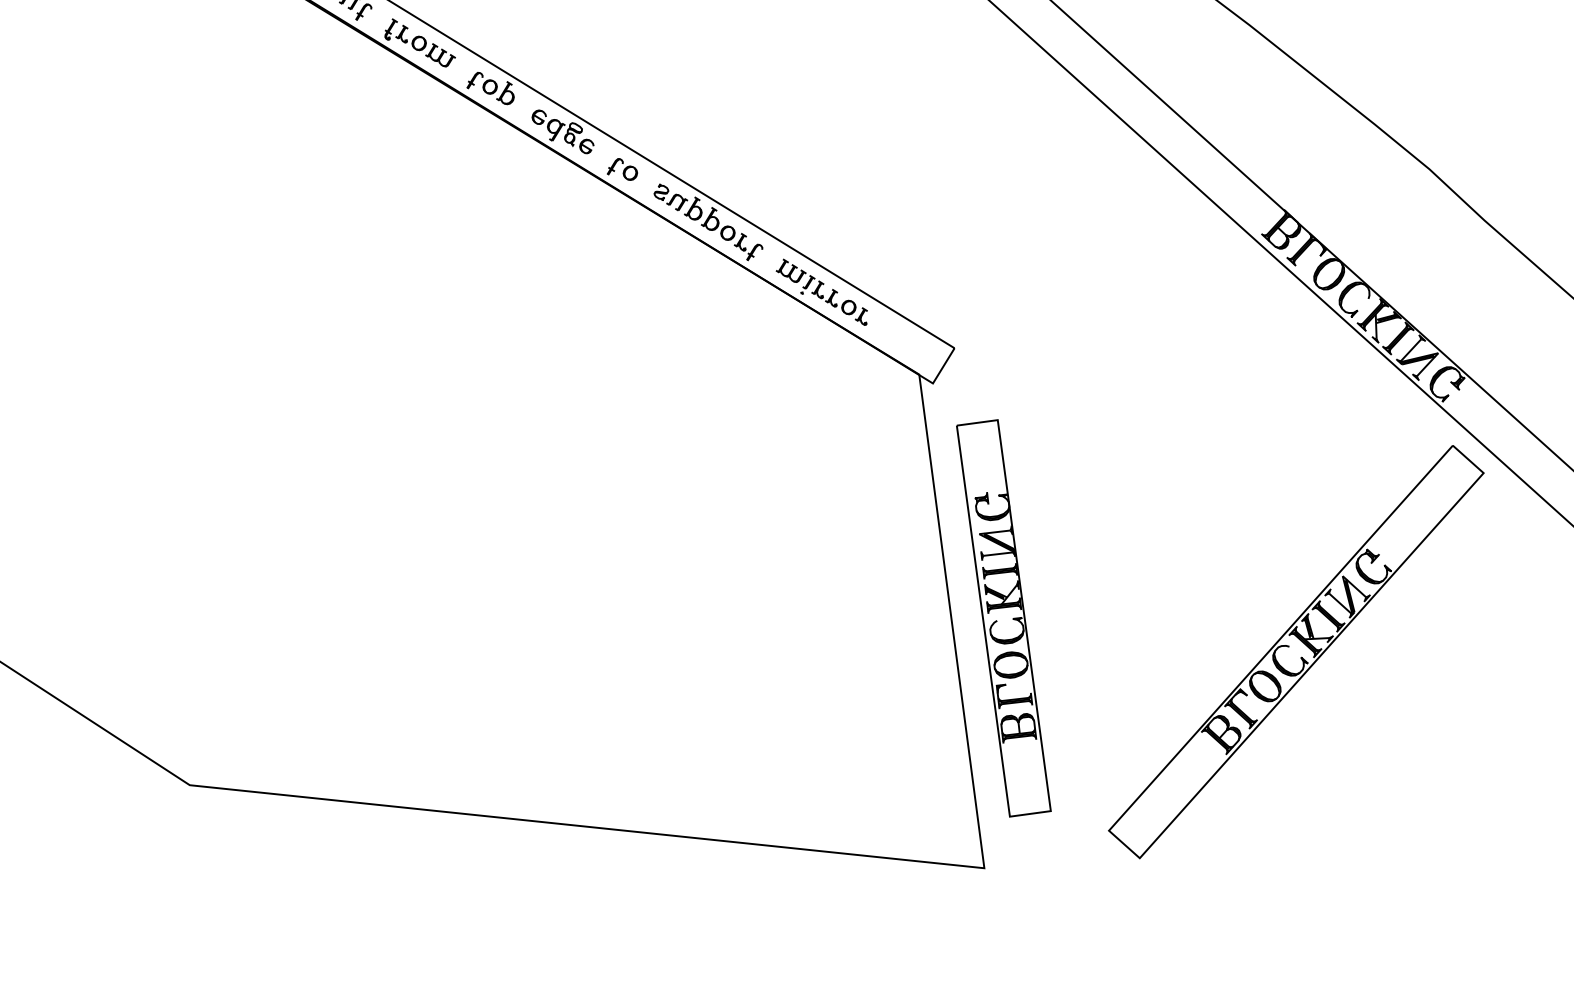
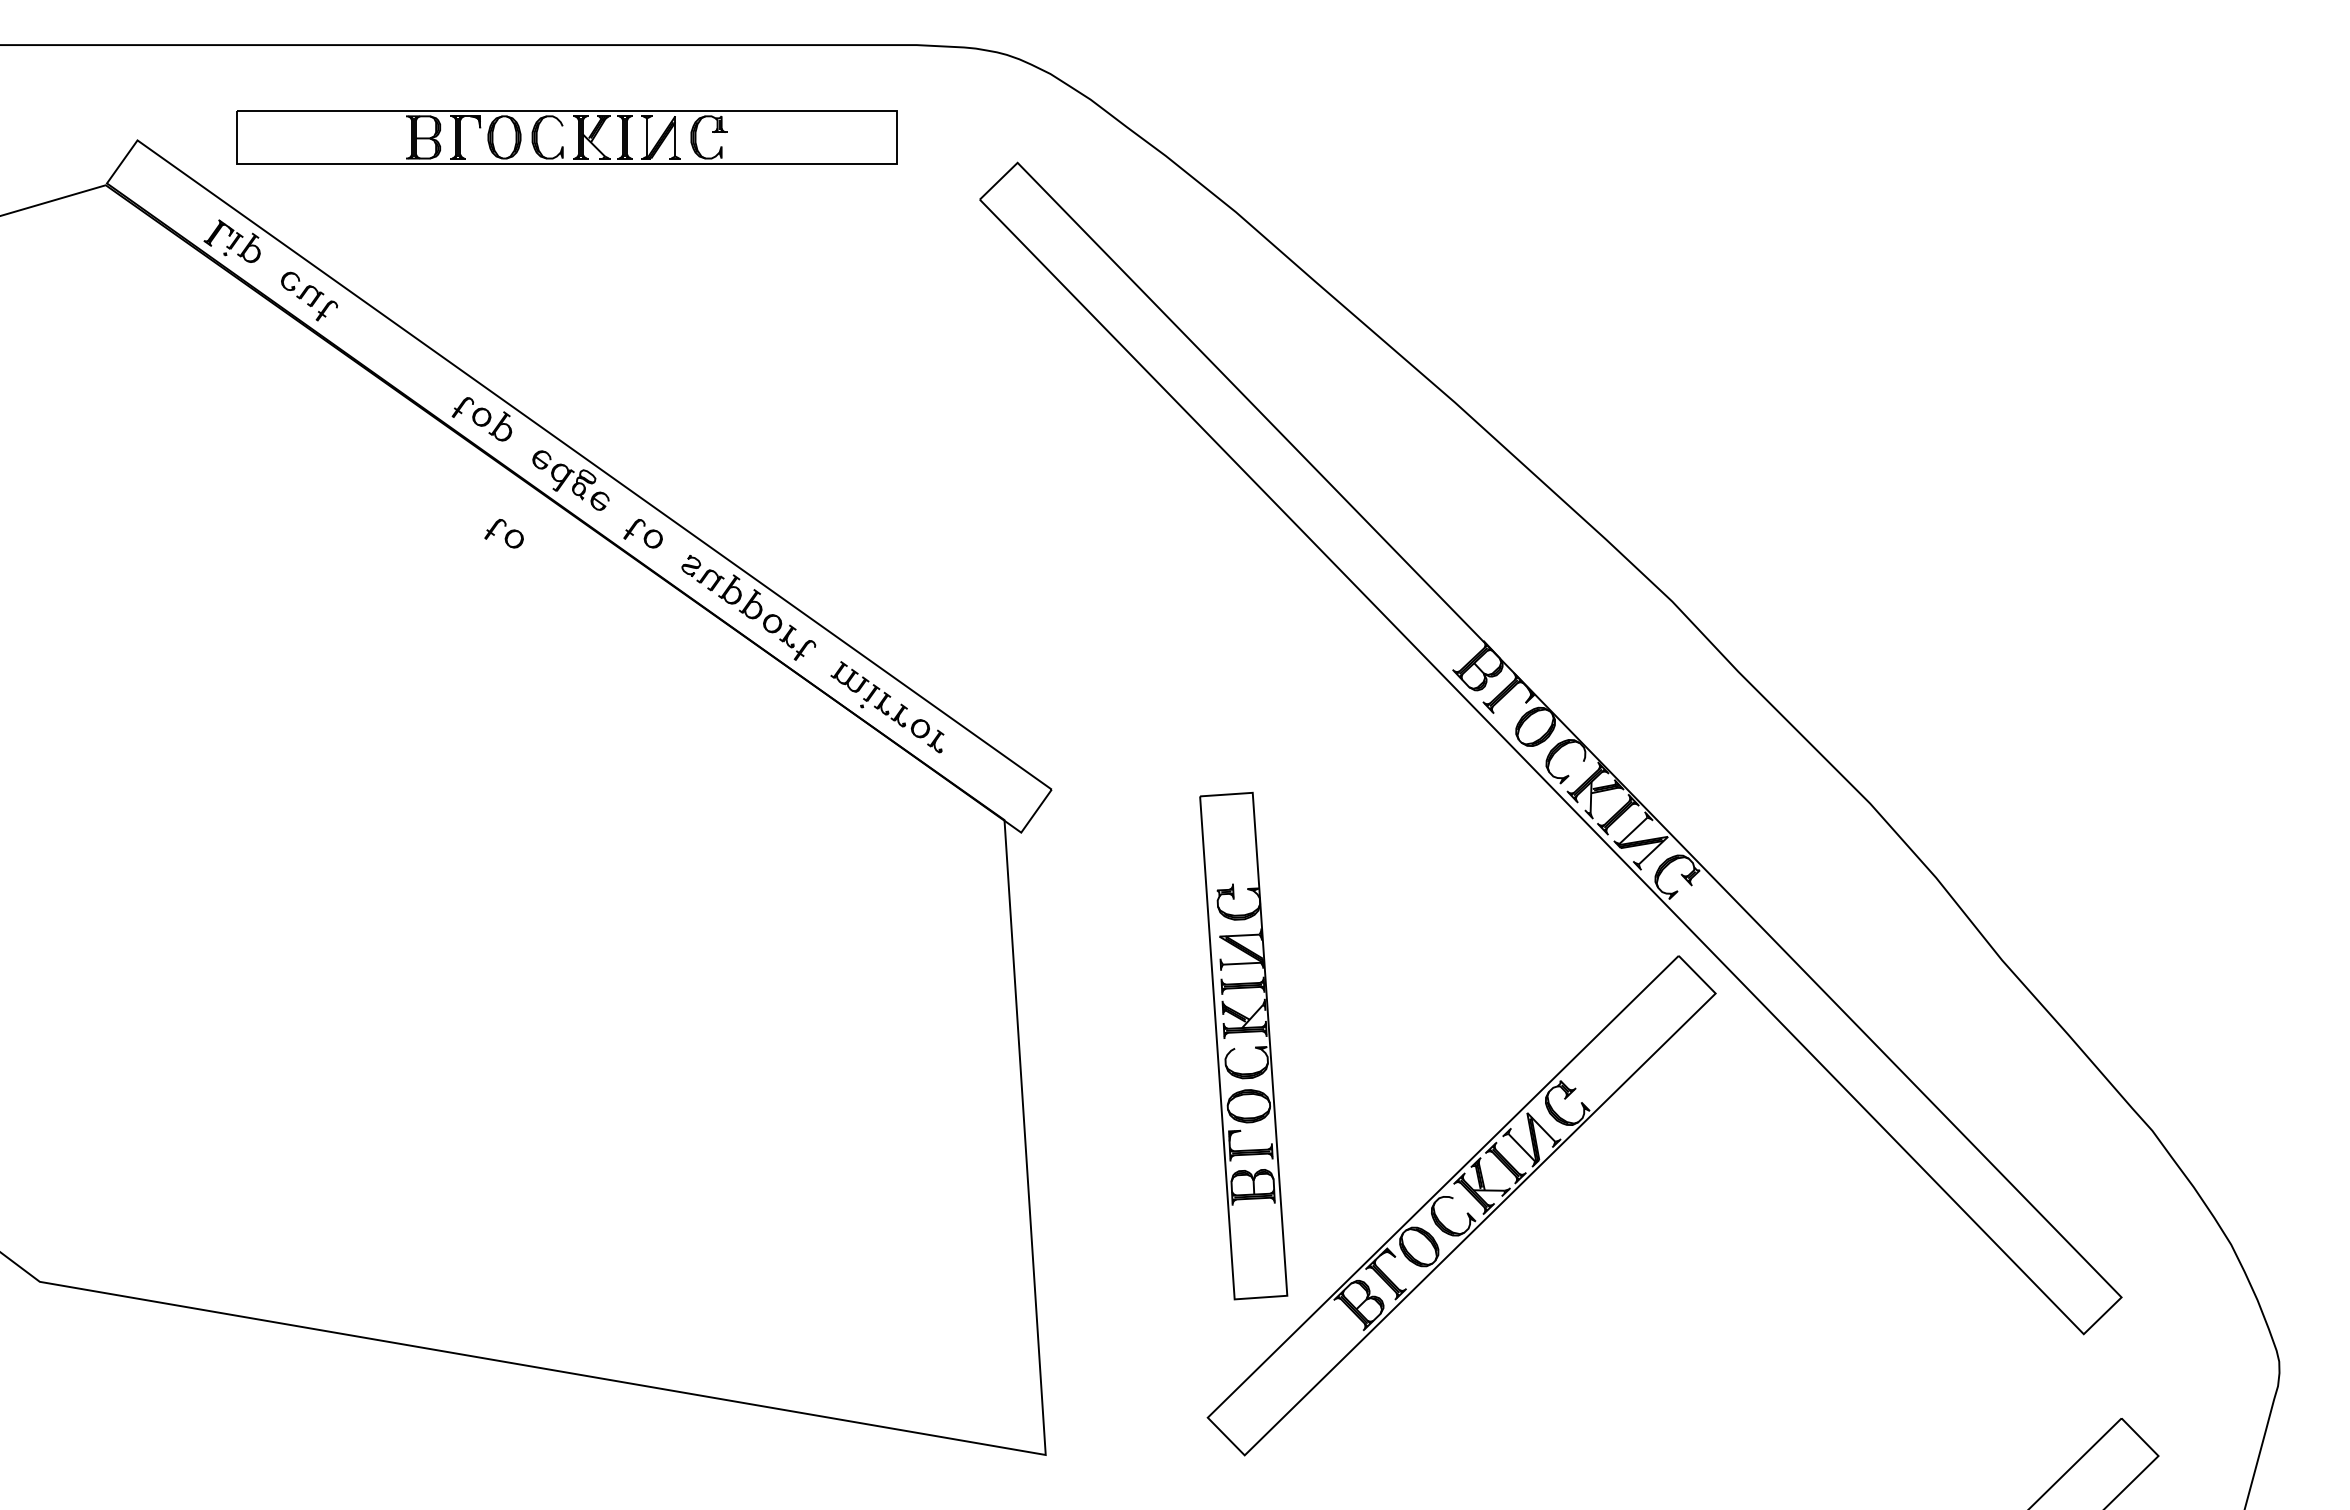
part: (419, 42) -> (395, 354), removed
part: (513, 176) -> (503, 533), added
part: (1003, 618) -> (1243, 1046), moved

